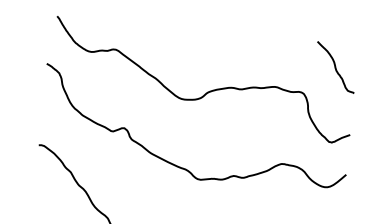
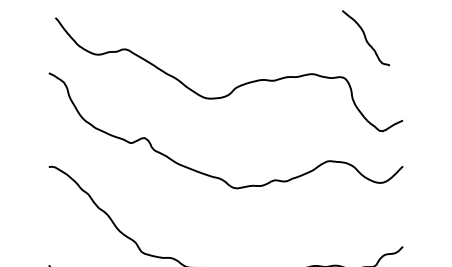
curve: (335, 67) -> (365, 38), moved

